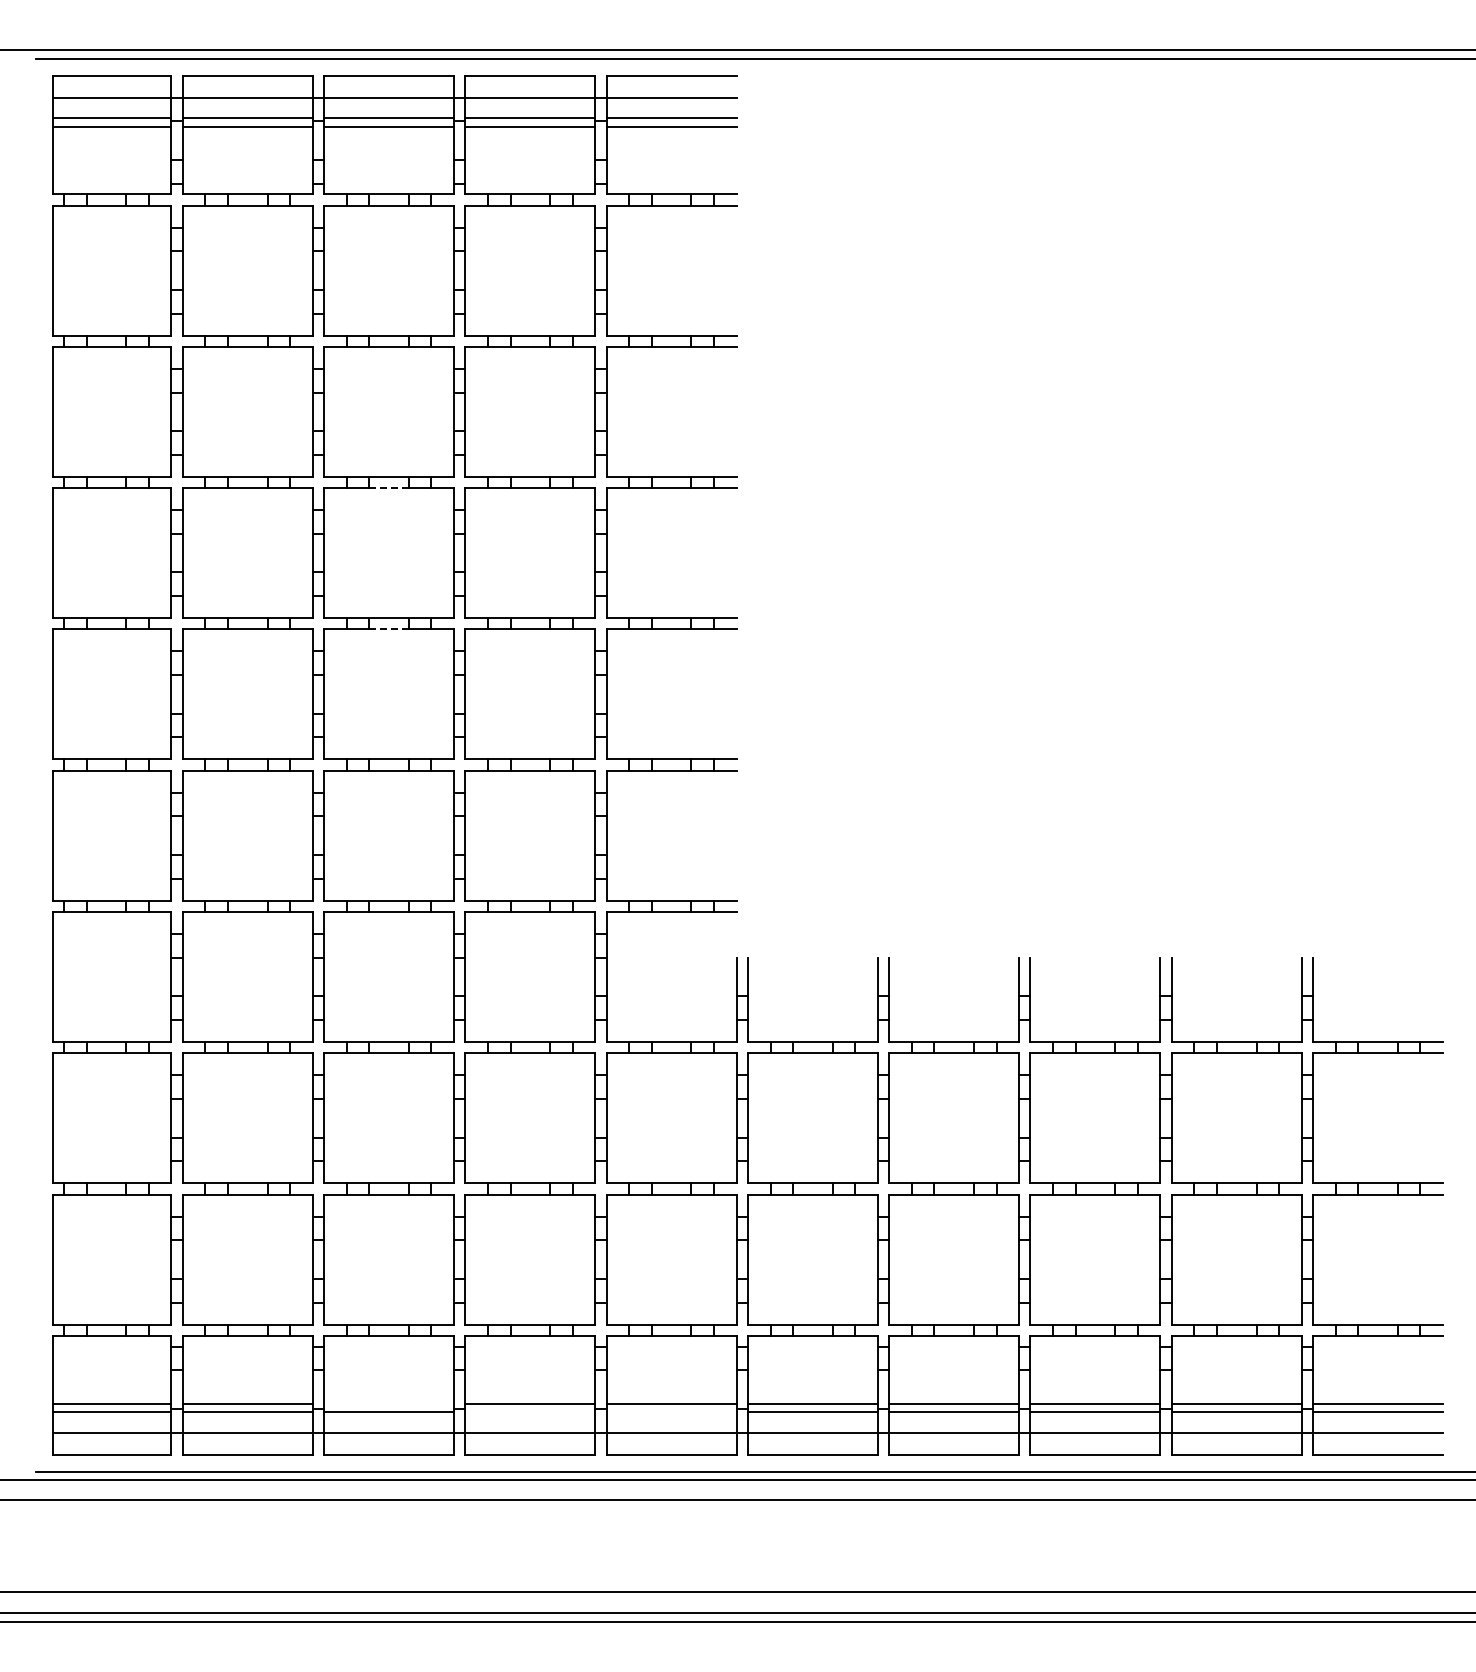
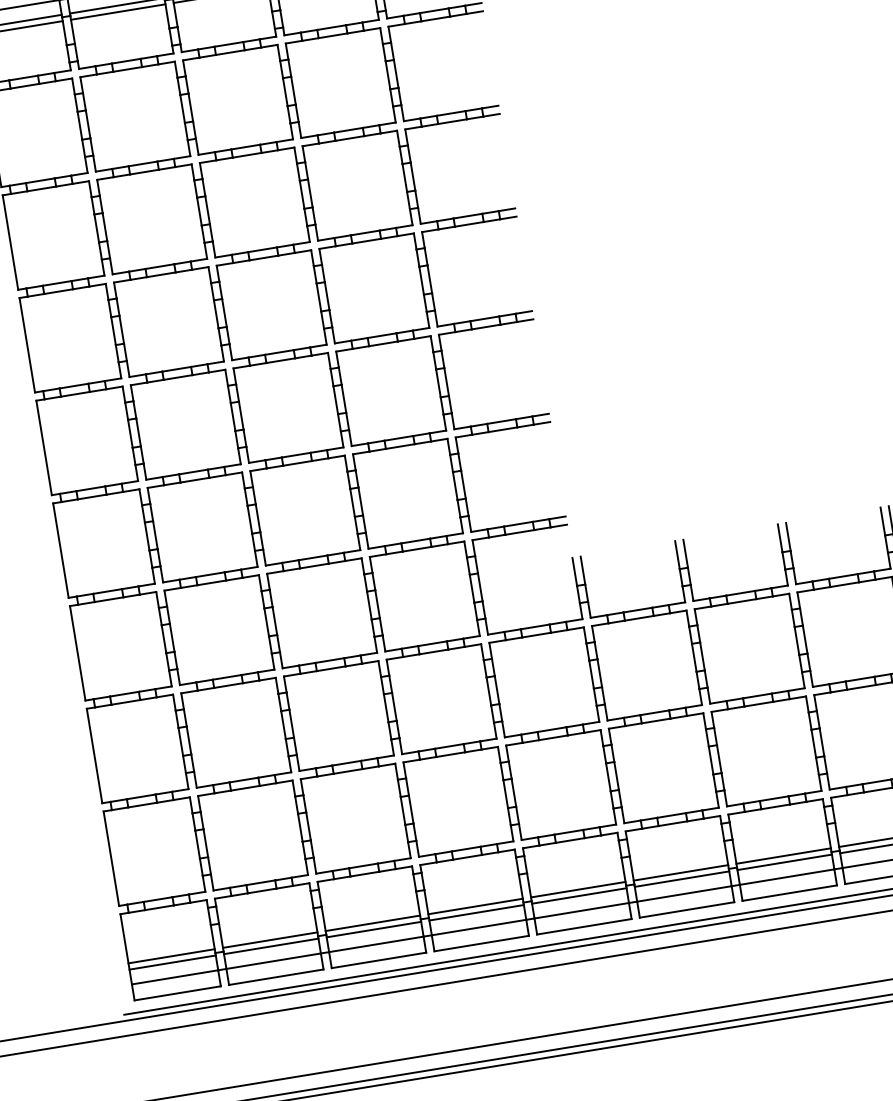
line: (389, 488) -> (264, 258), dashed -> solid
line: (389, 629) -> (281, 360), dashed -> solid
line: (389, 1403) -> (373, 923), added
line: (530, 1412) -> (476, 913), added
line: (671, 1412) -> (579, 896), added

